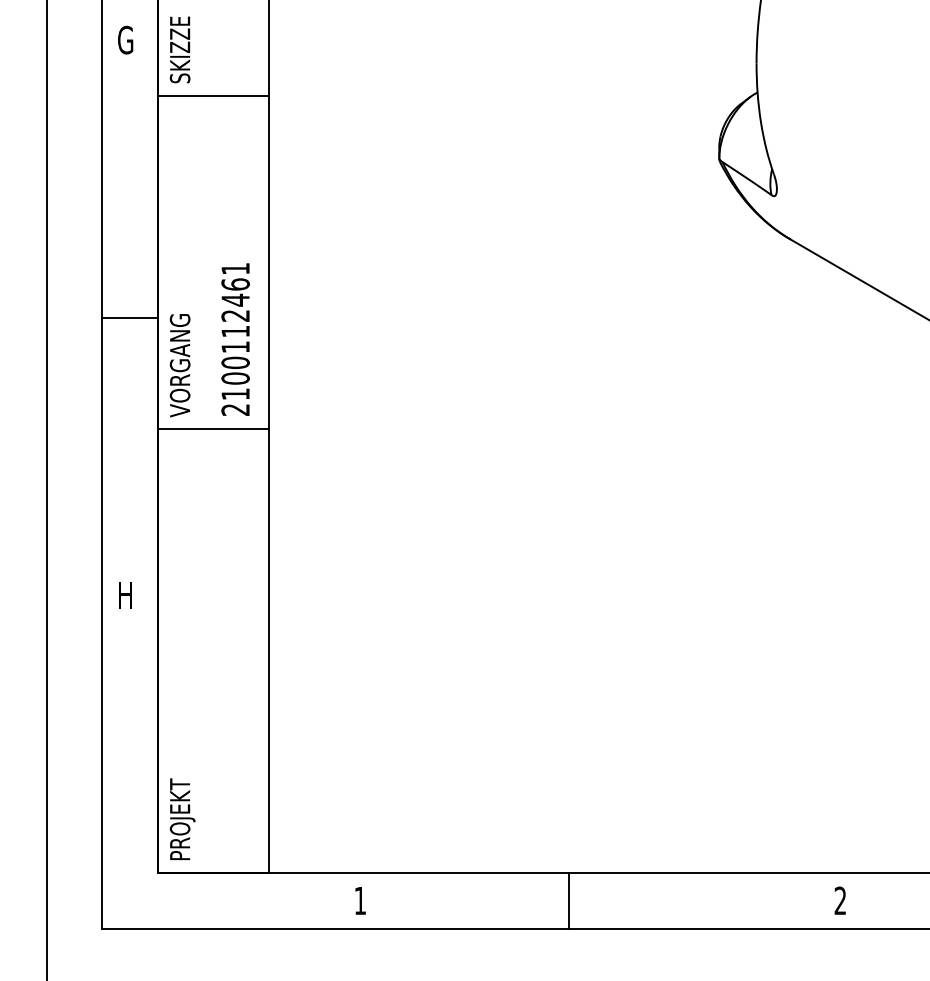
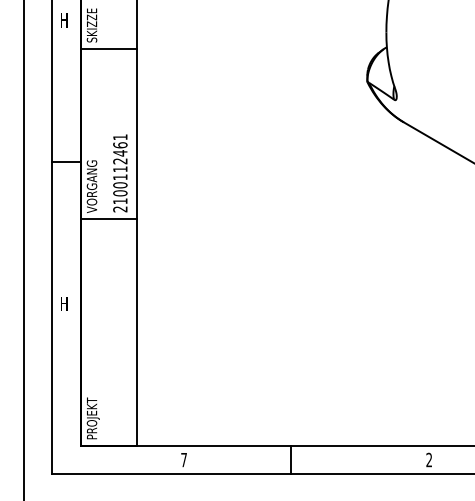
text: (124, 40) -> (63, 20), G -> H
text: (359, 901) -> (183, 460), 1 -> 7

